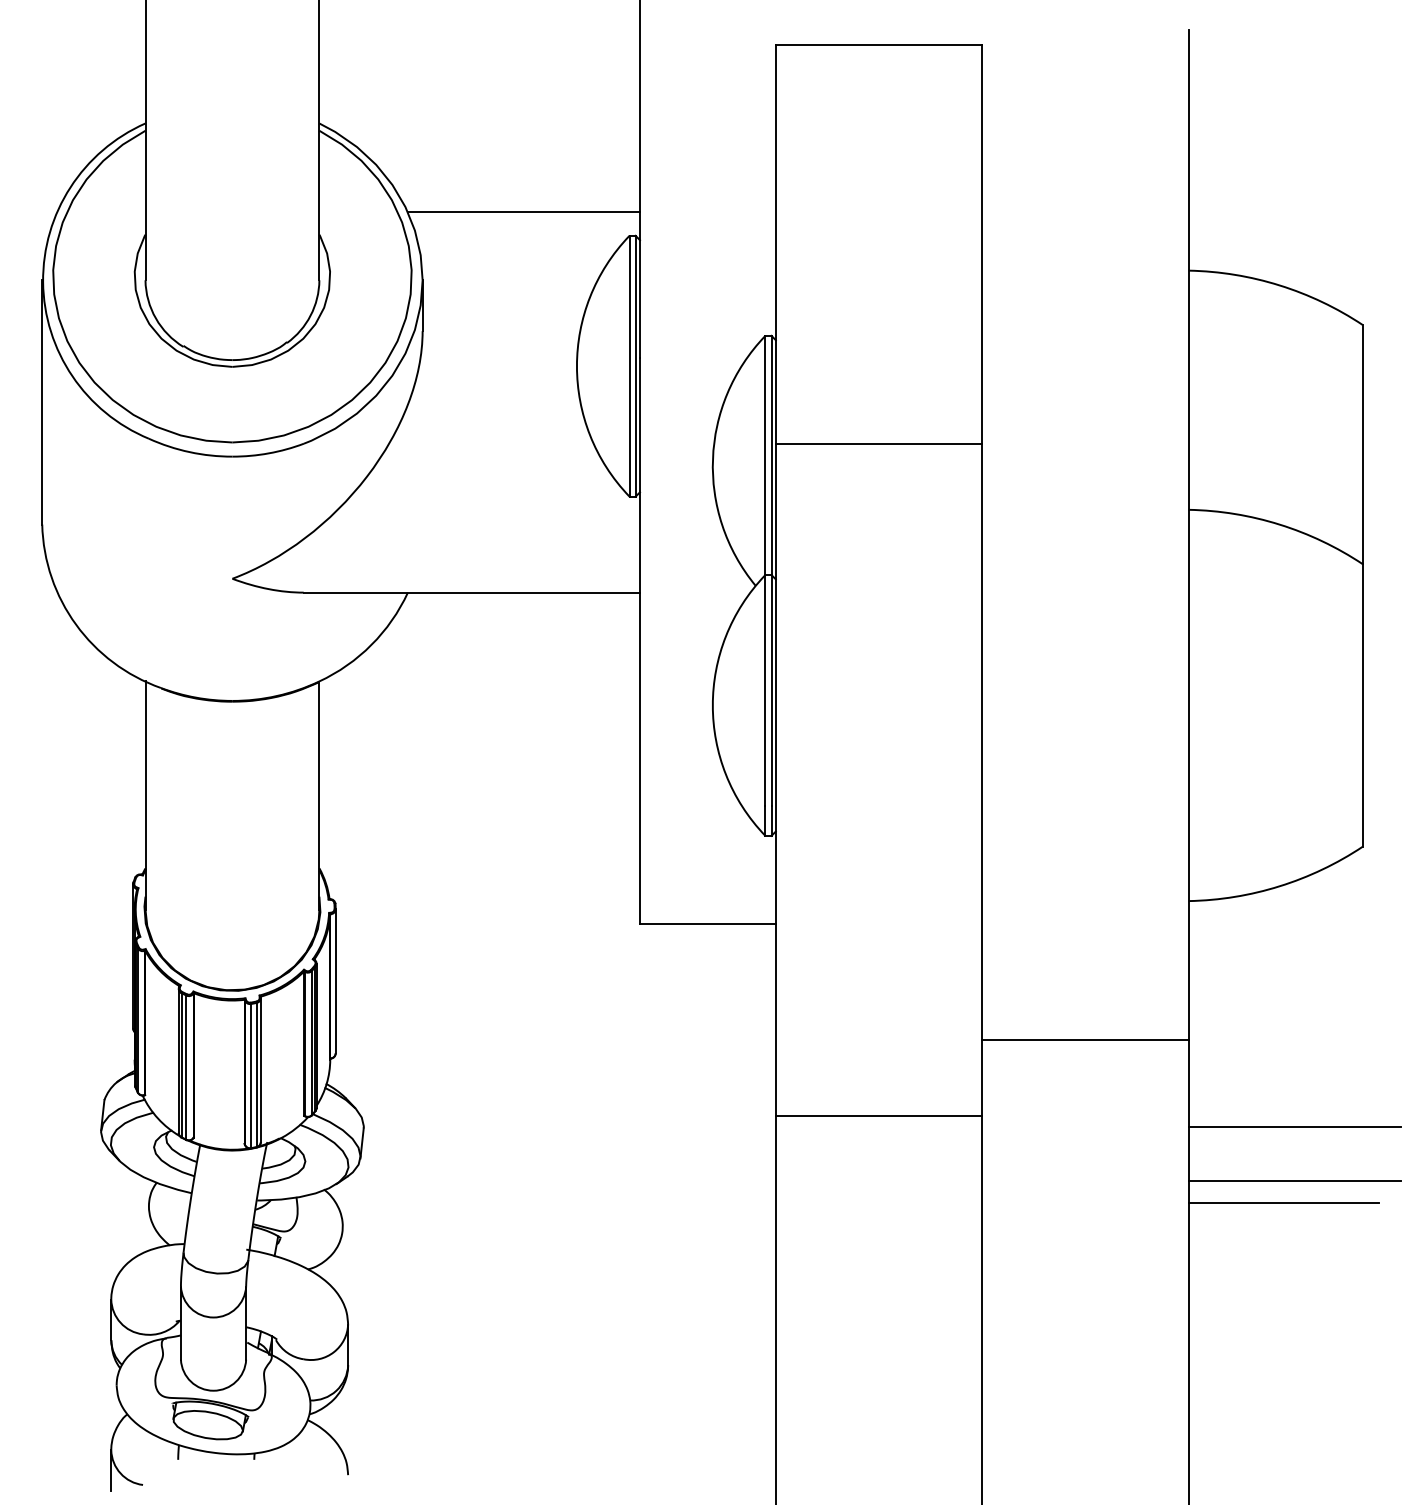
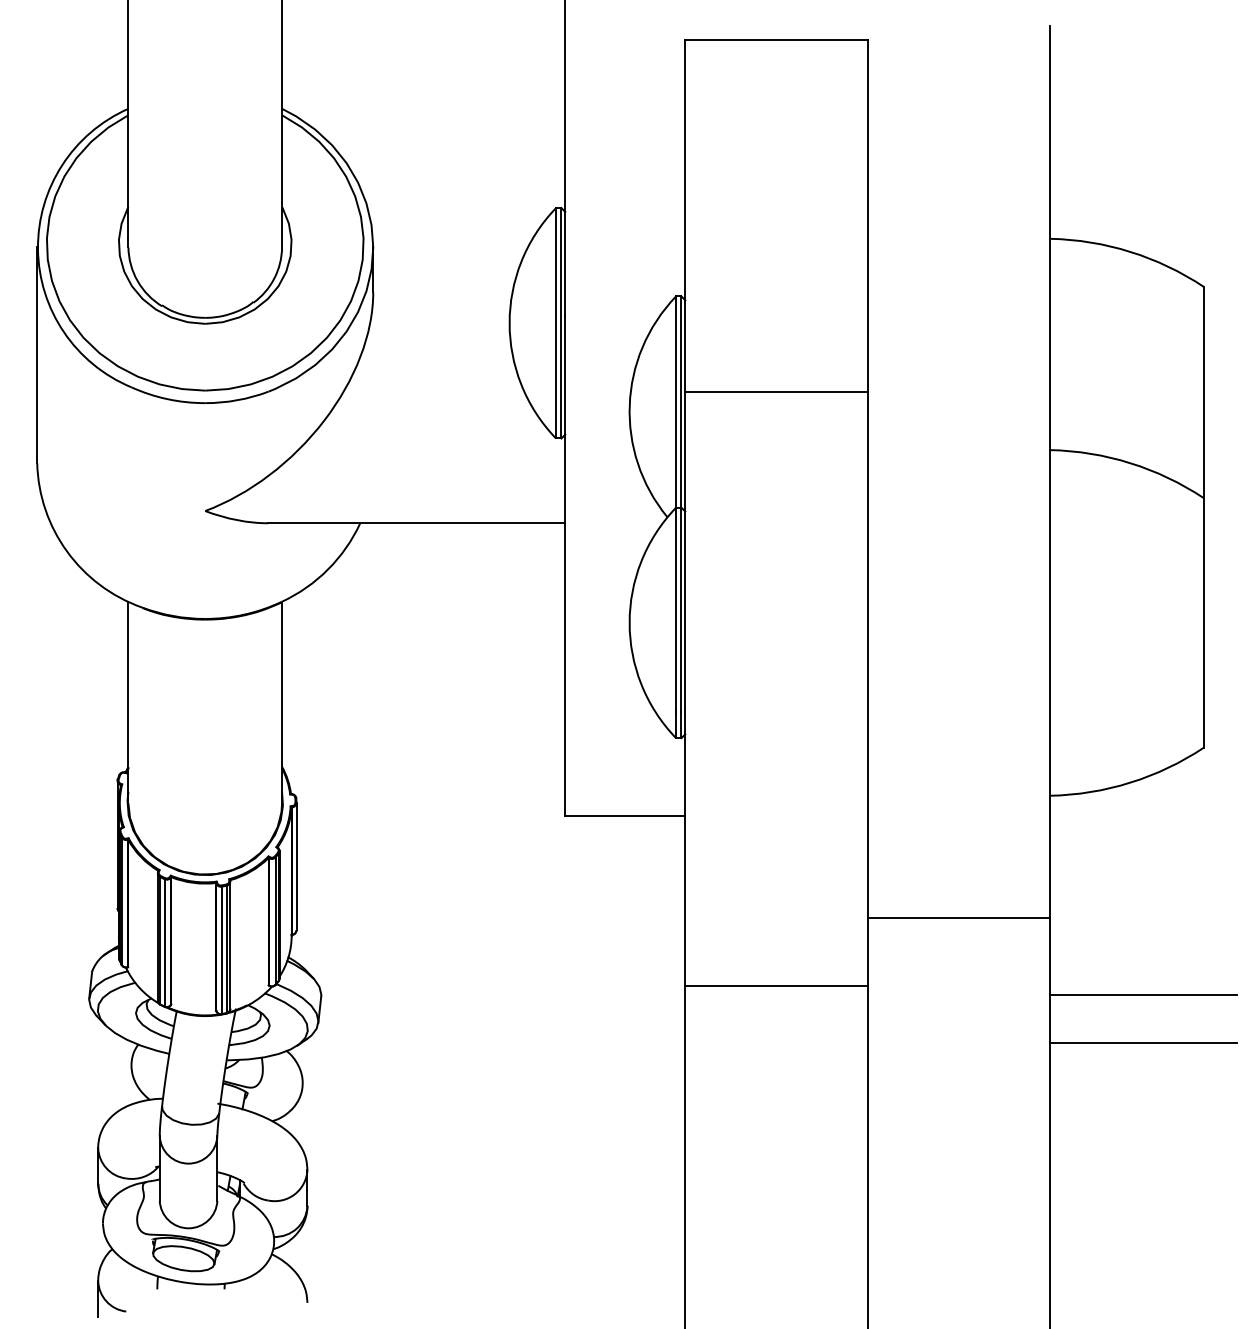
line: (523, 212) -> (462, 187), removed
line: (1283, 1203) -> (1133, 1062), removed

